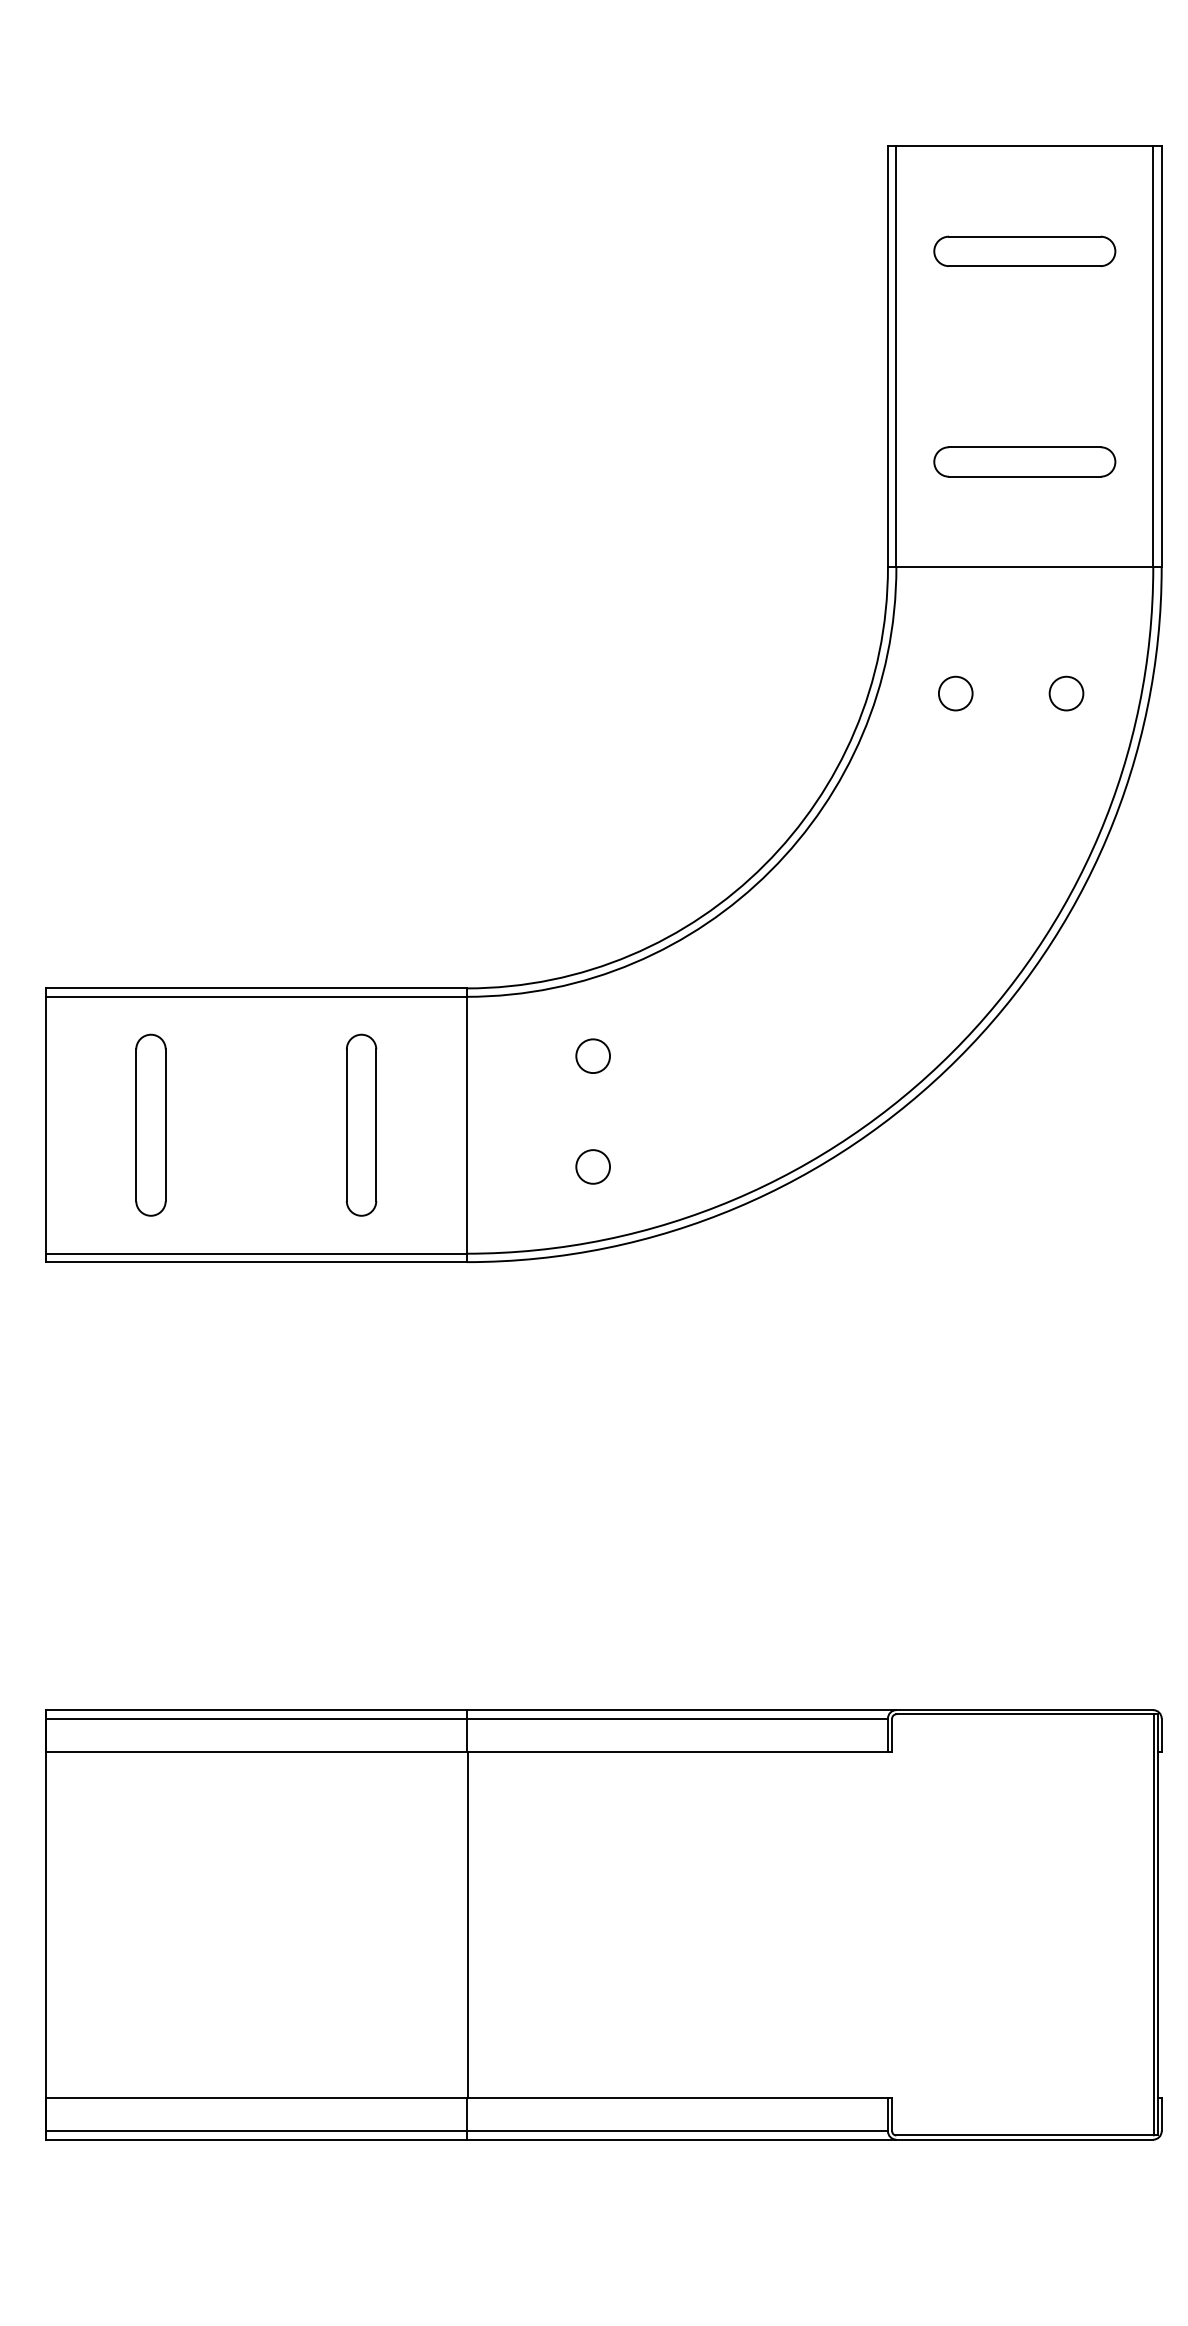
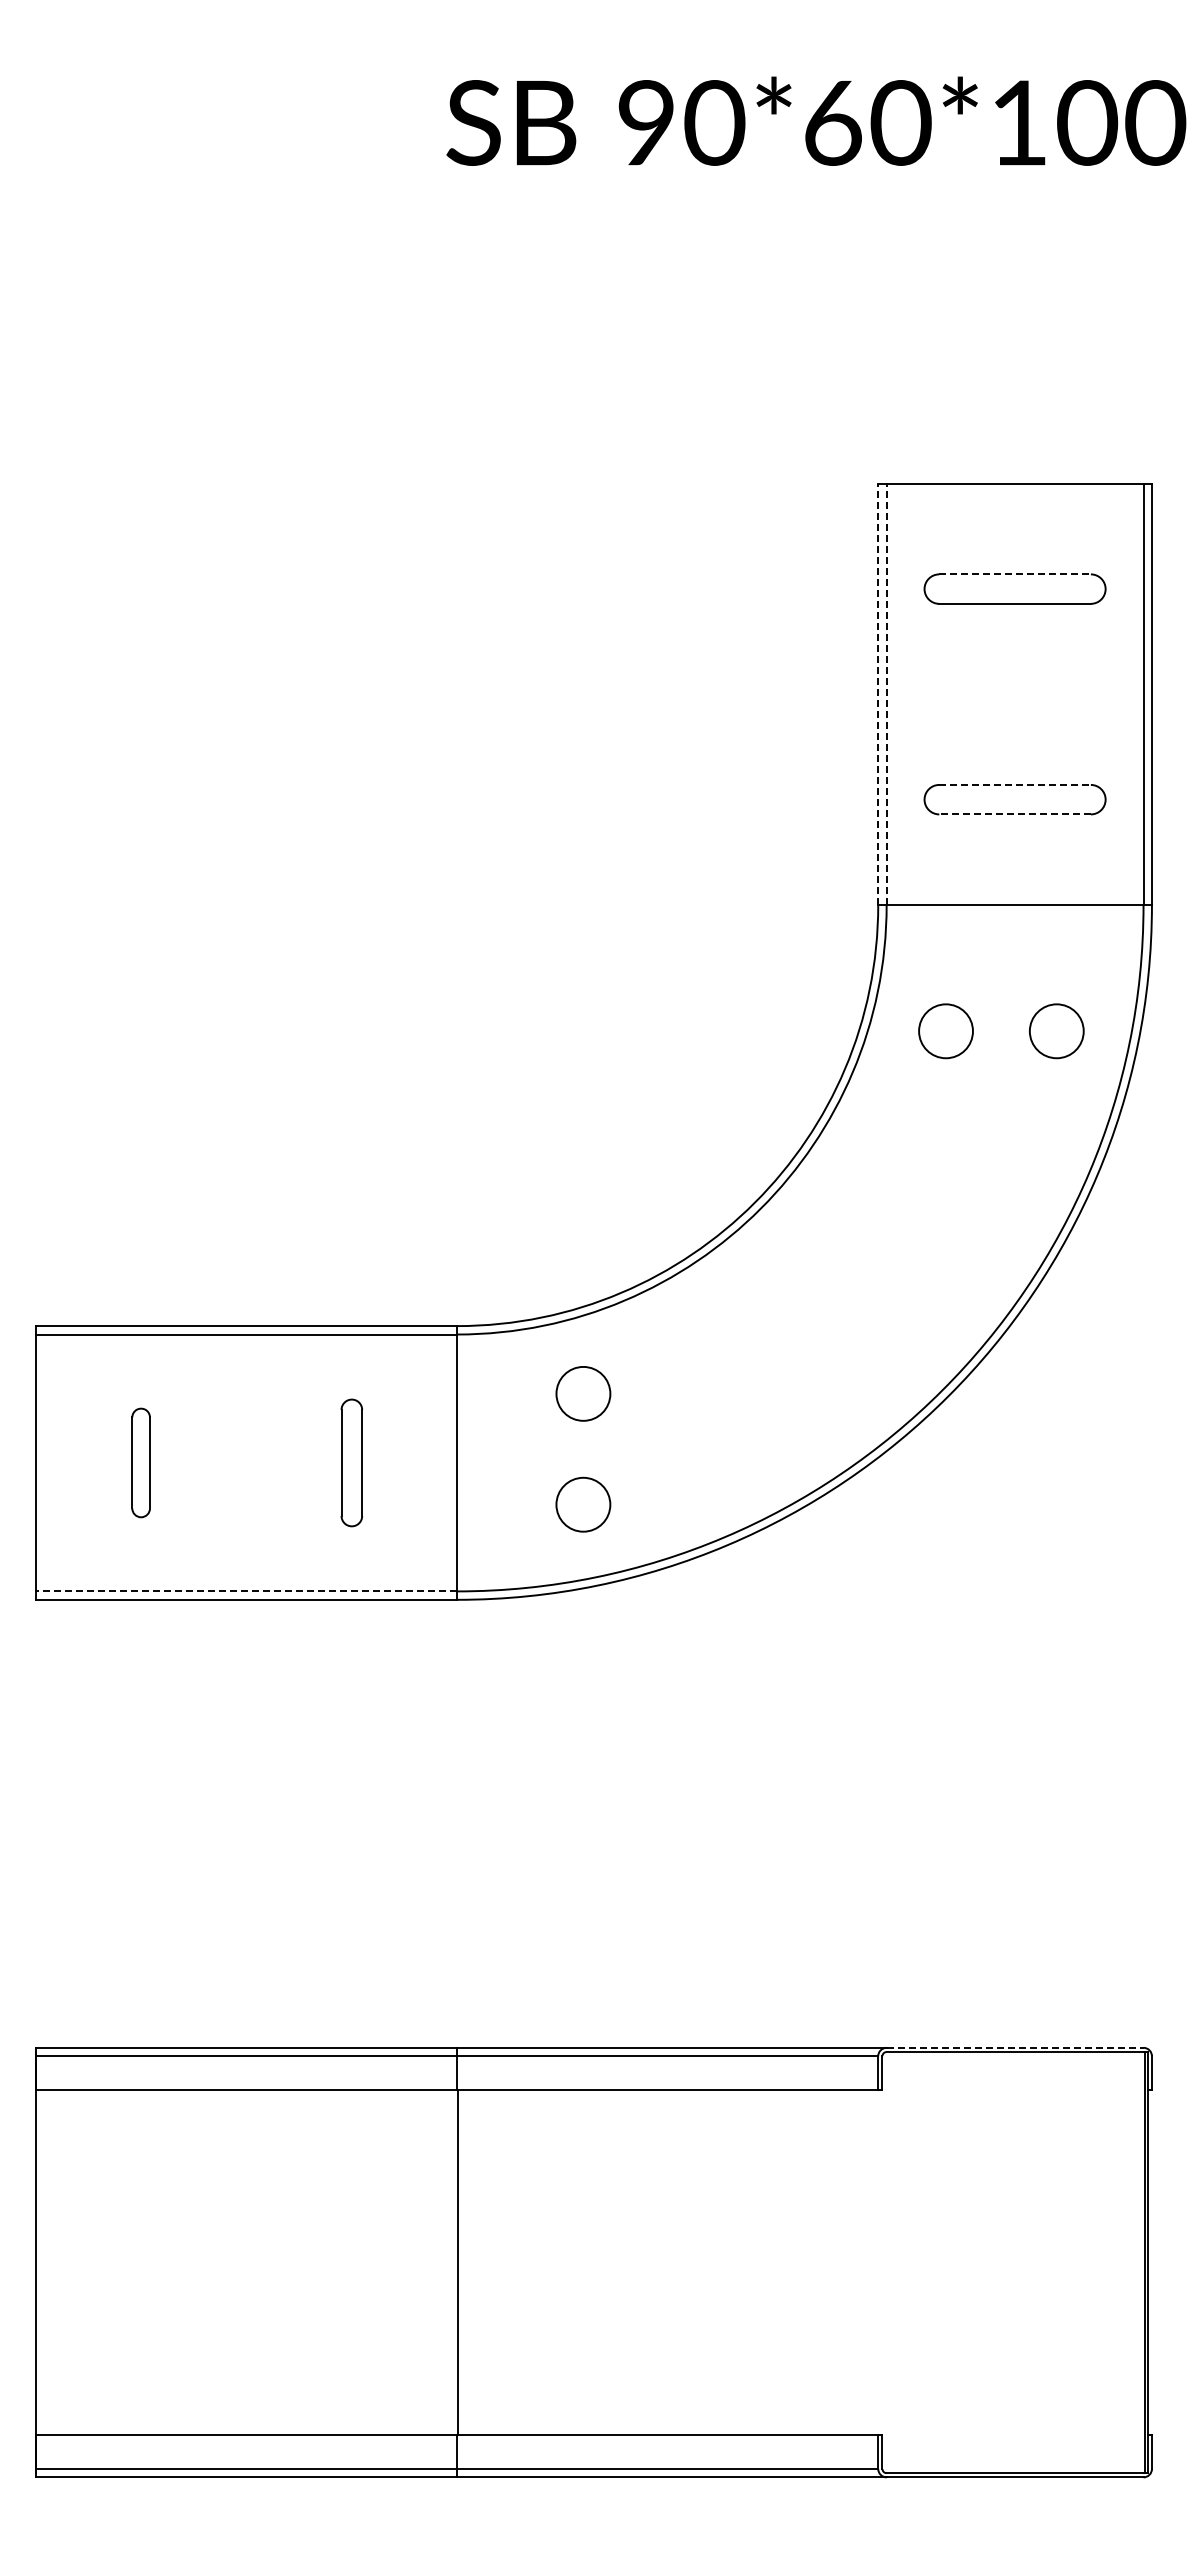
line: (1025, 236) -> (1015, 574), solid -> dashed
line: (888, 356) -> (878, 694), solid -> dashed
line: (896, 356) -> (886, 694), solid -> dashed
line: (1025, 446) -> (1015, 784), solid -> dashed
line: (1025, 476) -> (1015, 814), solid -> dashed
circle: (955, 693) -> (945, 1031), size x1.6
circle: (1066, 693) -> (1056, 1031), size x1.6
circle: (593, 1055) -> (583, 1393), size x1.6
part: (150, 1124) -> (140, 1462), size x0.6
part: (361, 1124) -> (351, 1462), size x0.7
circle: (593, 1166) -> (583, 1504), size x1.6
line: (256, 1253) -> (246, 1591), solid -> dashed
line: (1025, 1709) -> (1015, 2047), solid -> dashed

